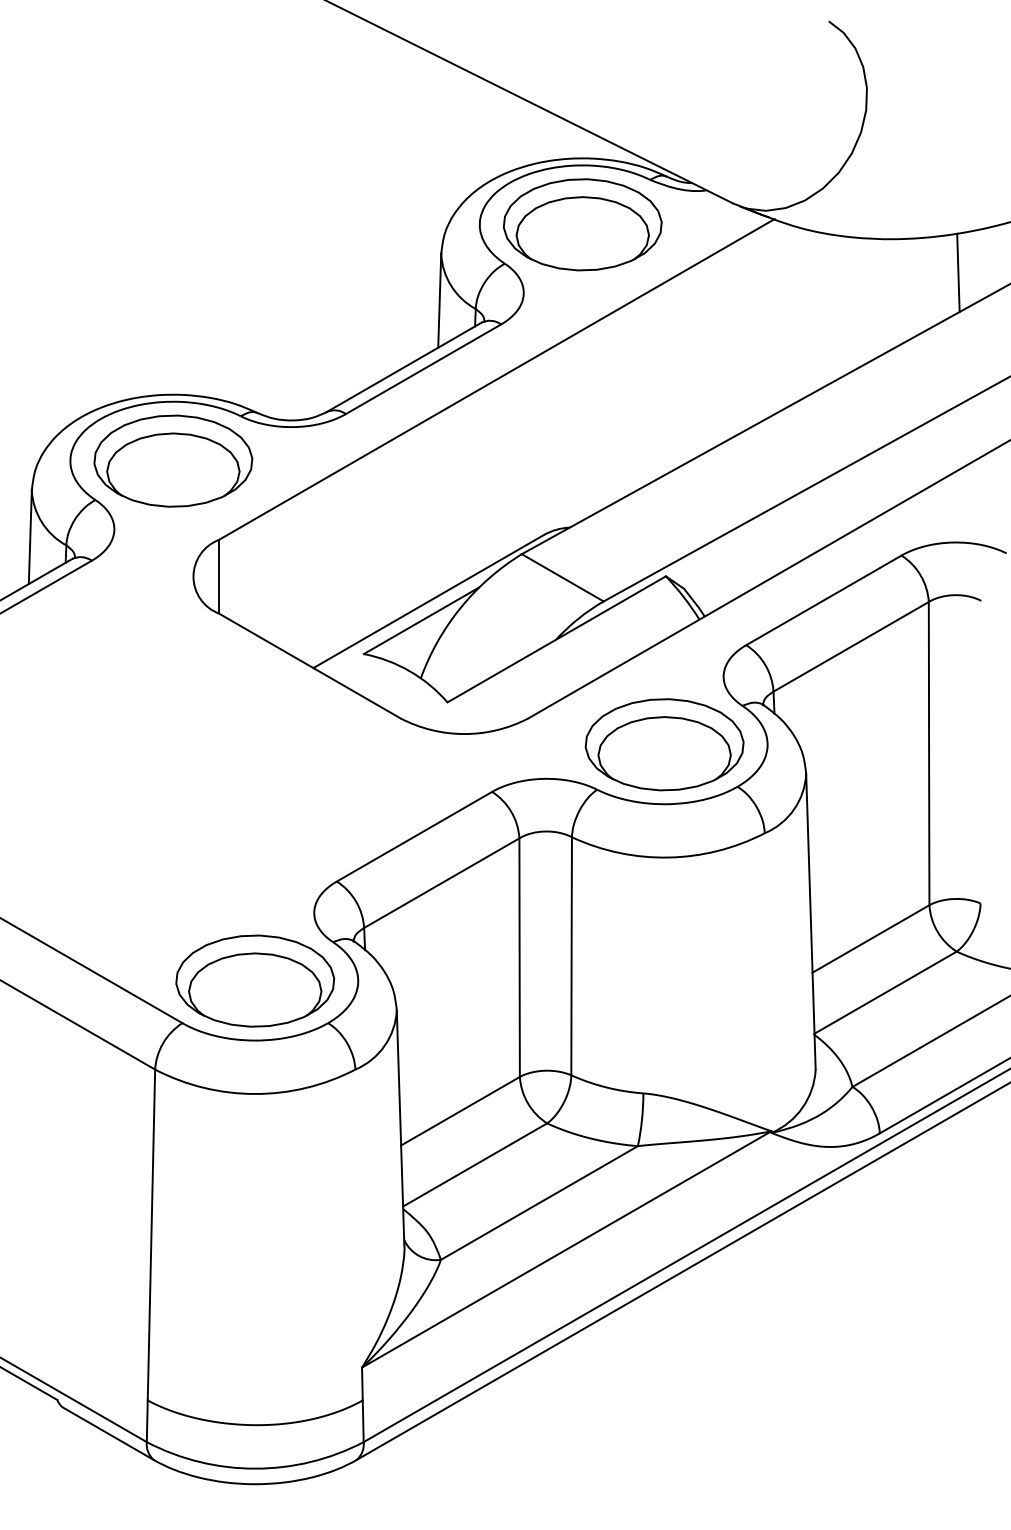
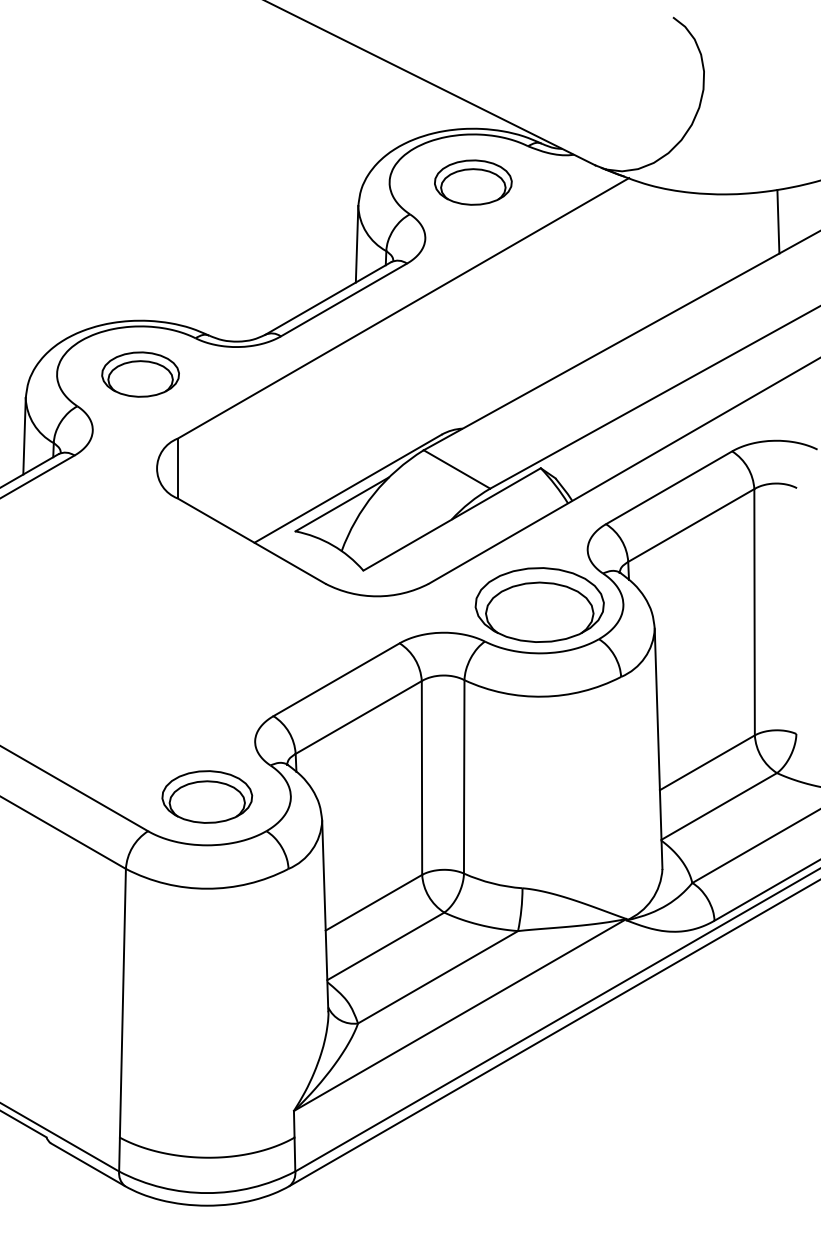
part: (583, 224) -> (473, 182), size x0.6
part: (173, 460) -> (140, 374), size x0.6
part: (255, 980) -> (207, 796), size x0.7

